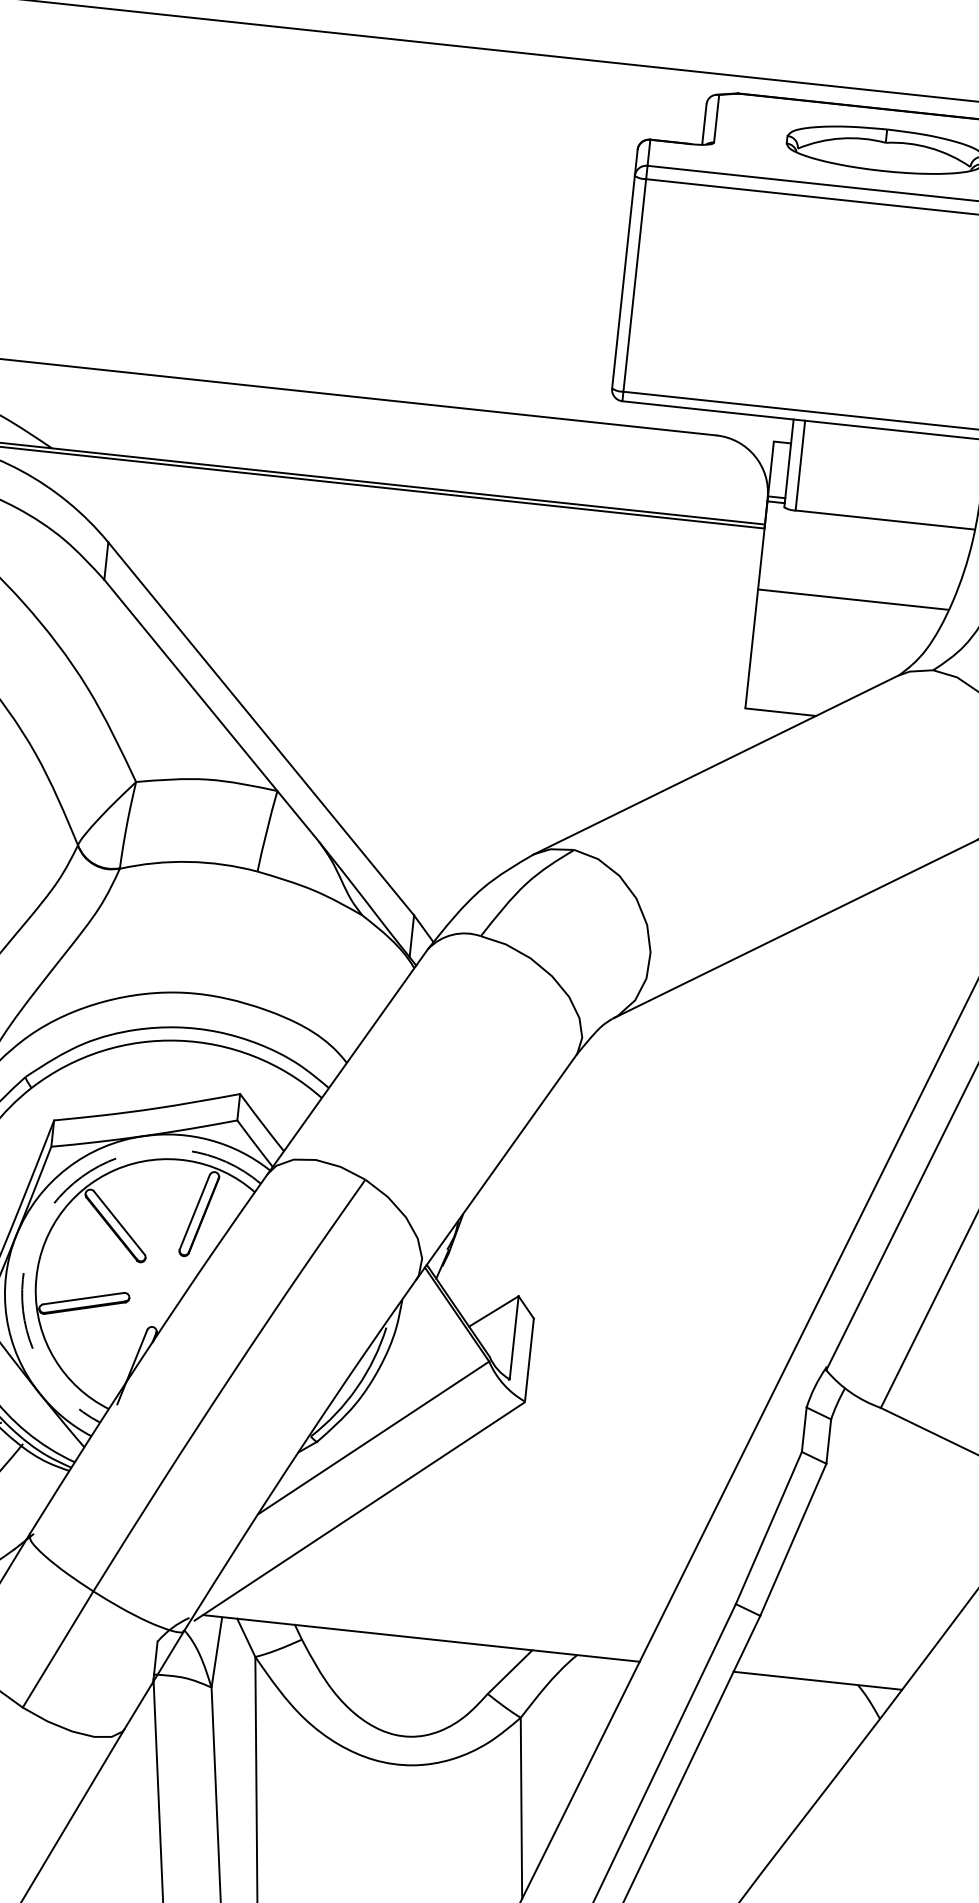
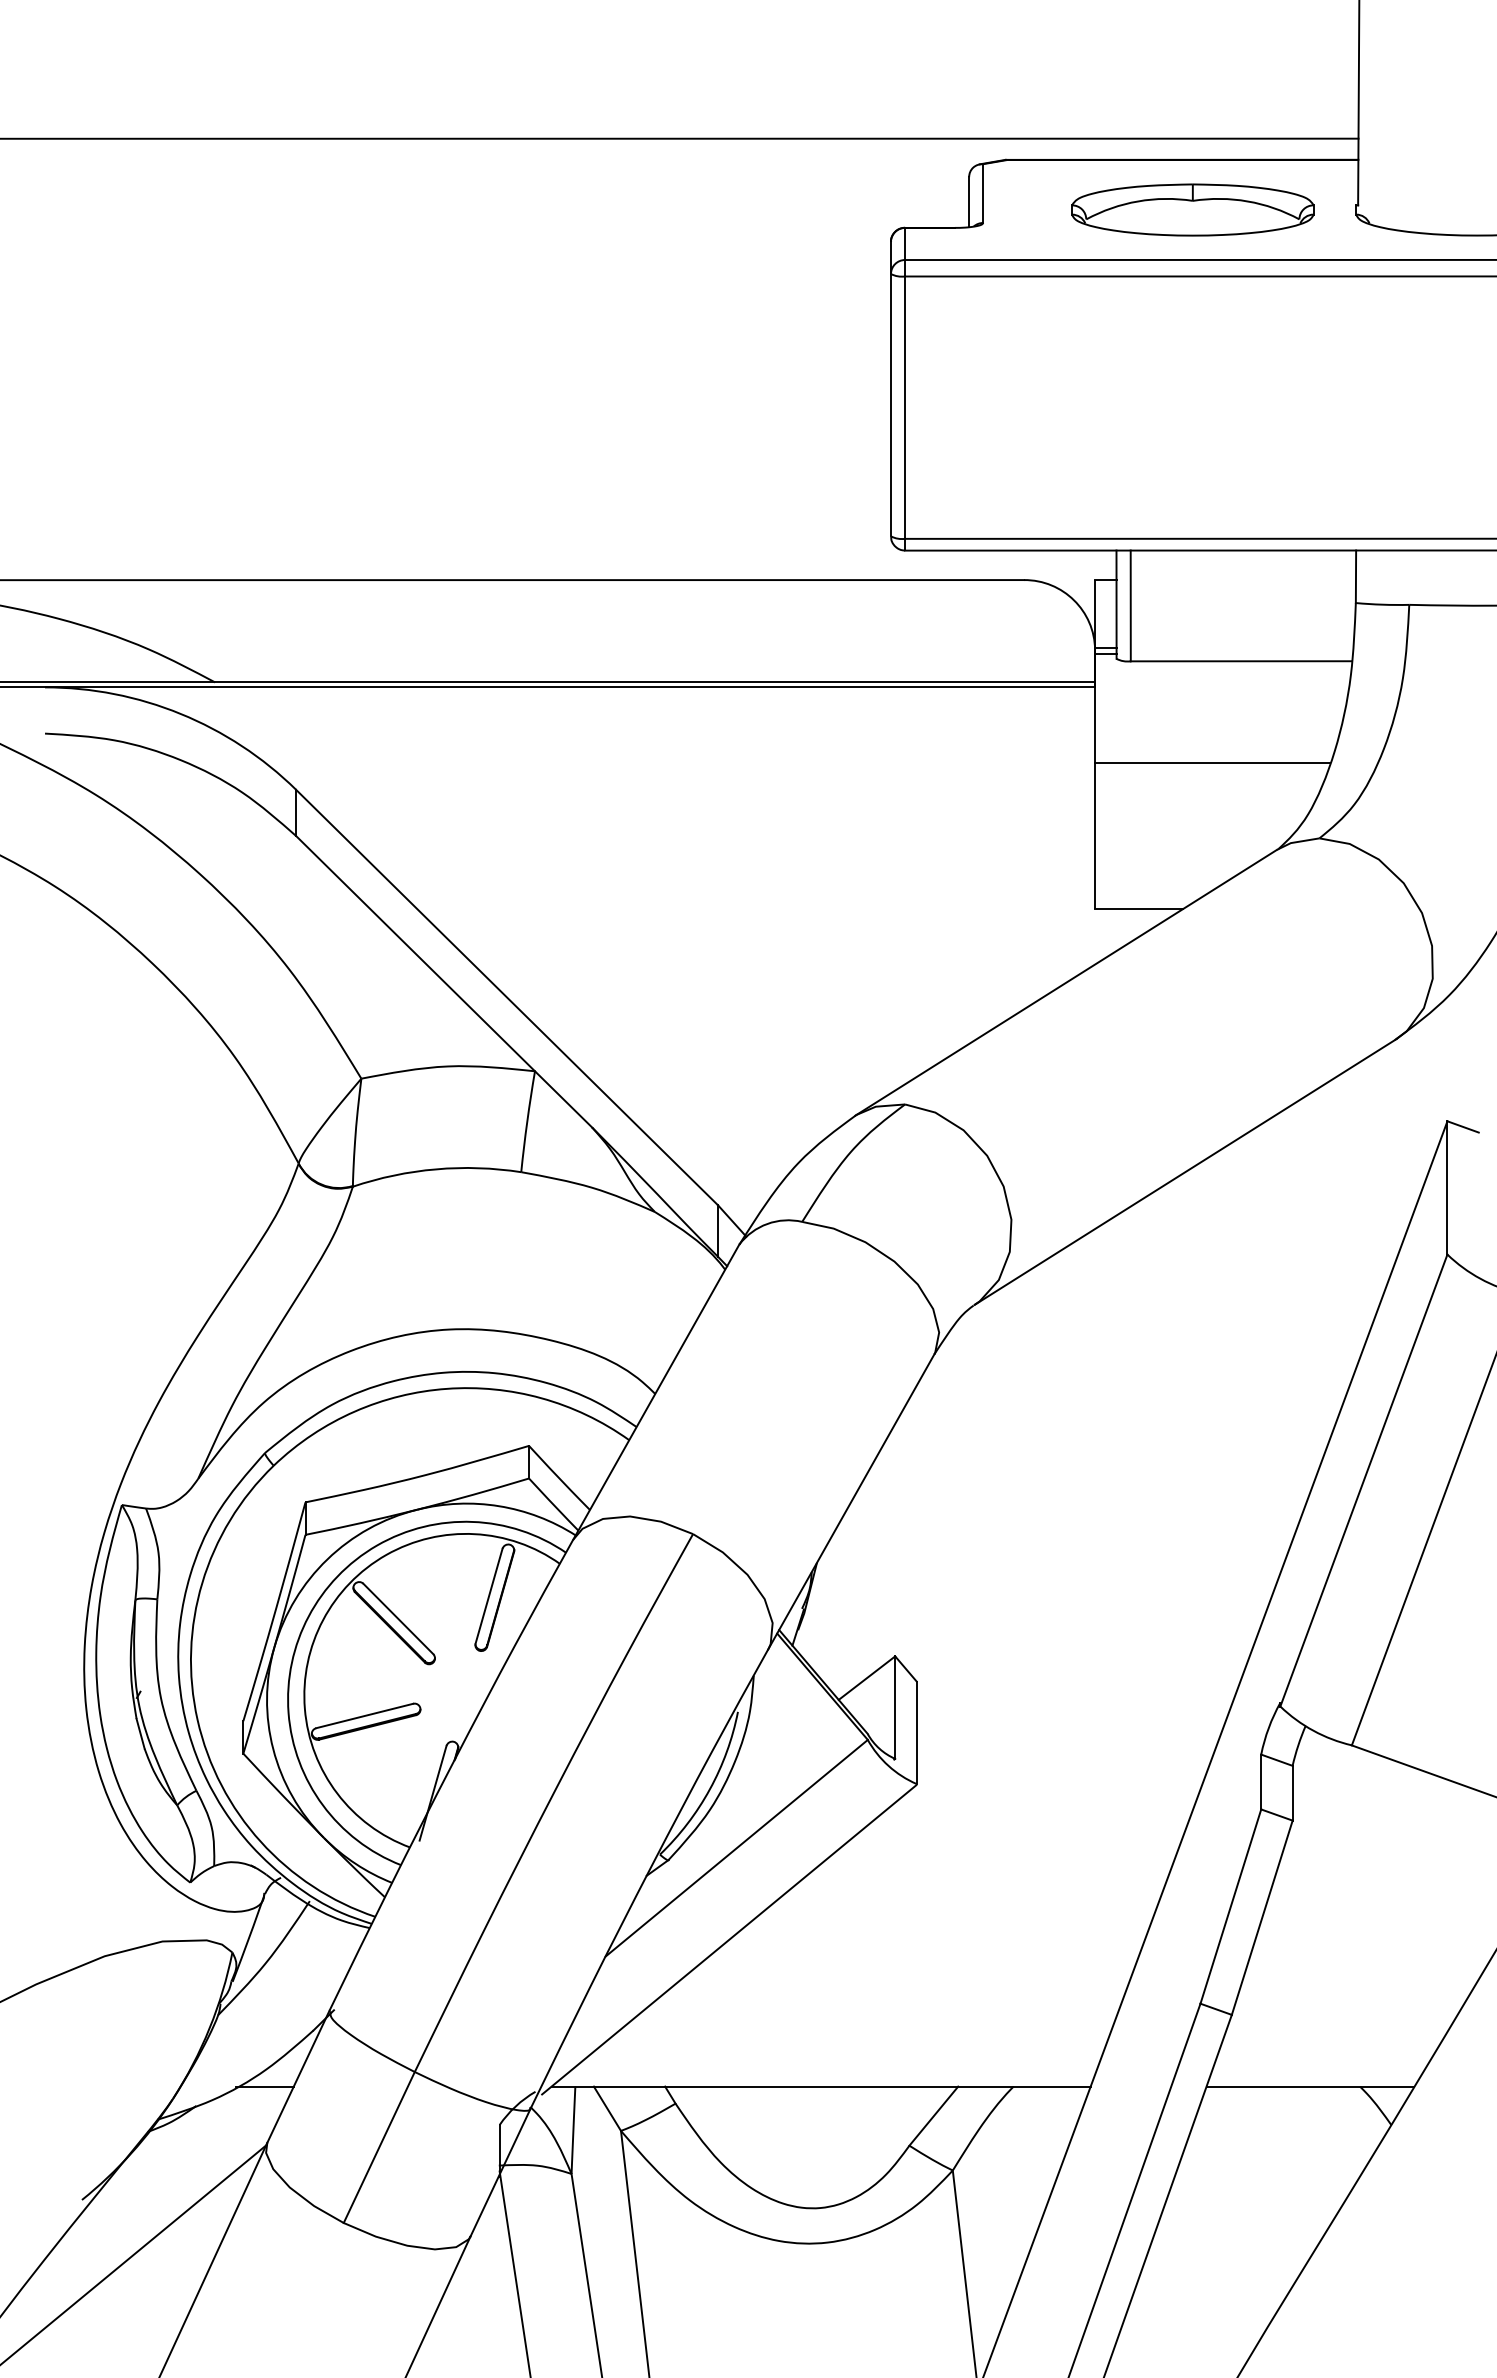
arc: (46, 1213) -> (308, 1616), dashed -> solid

